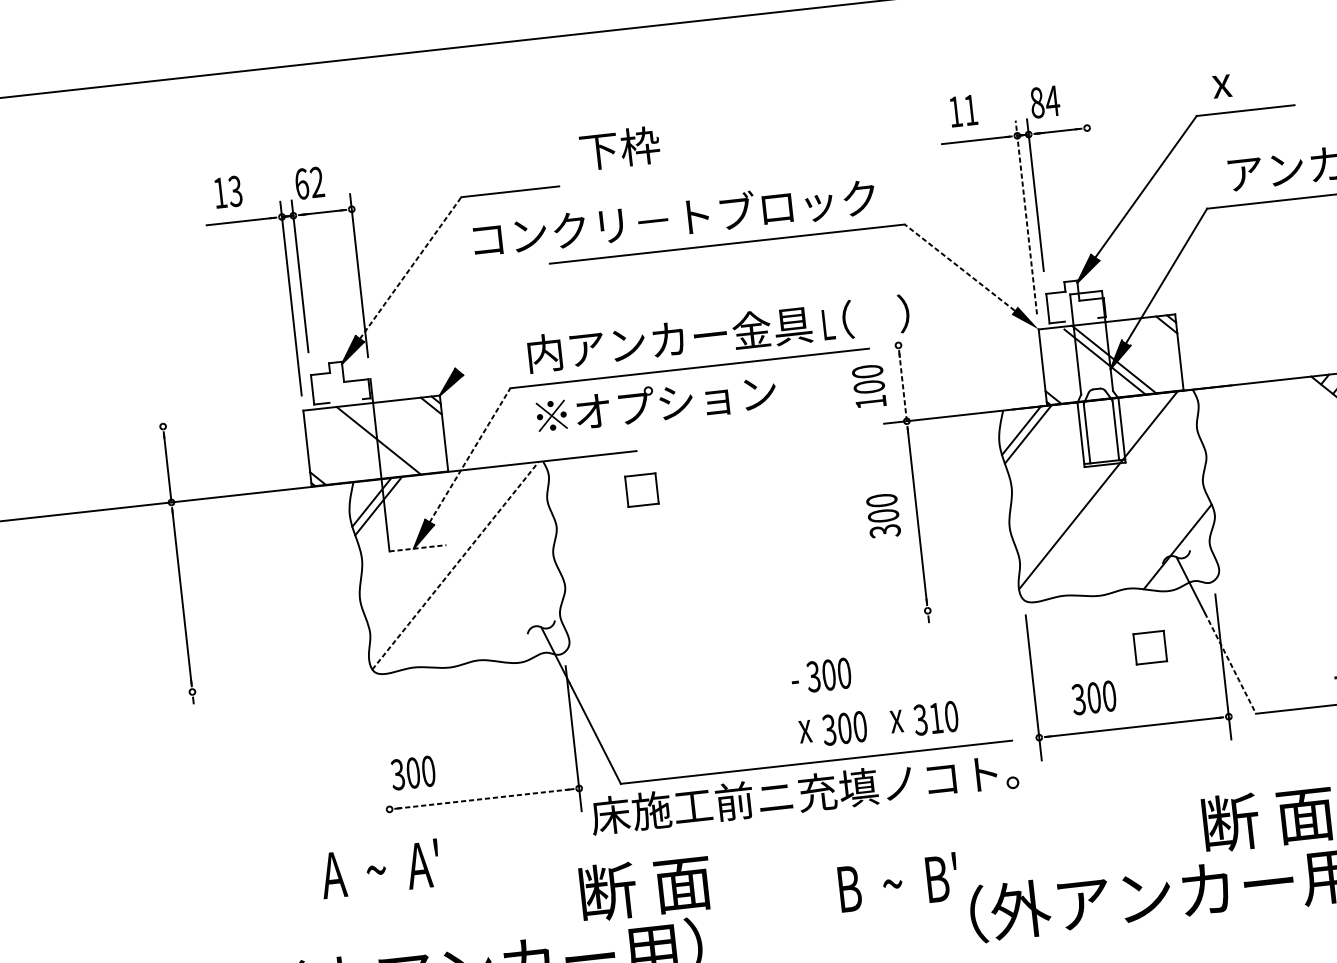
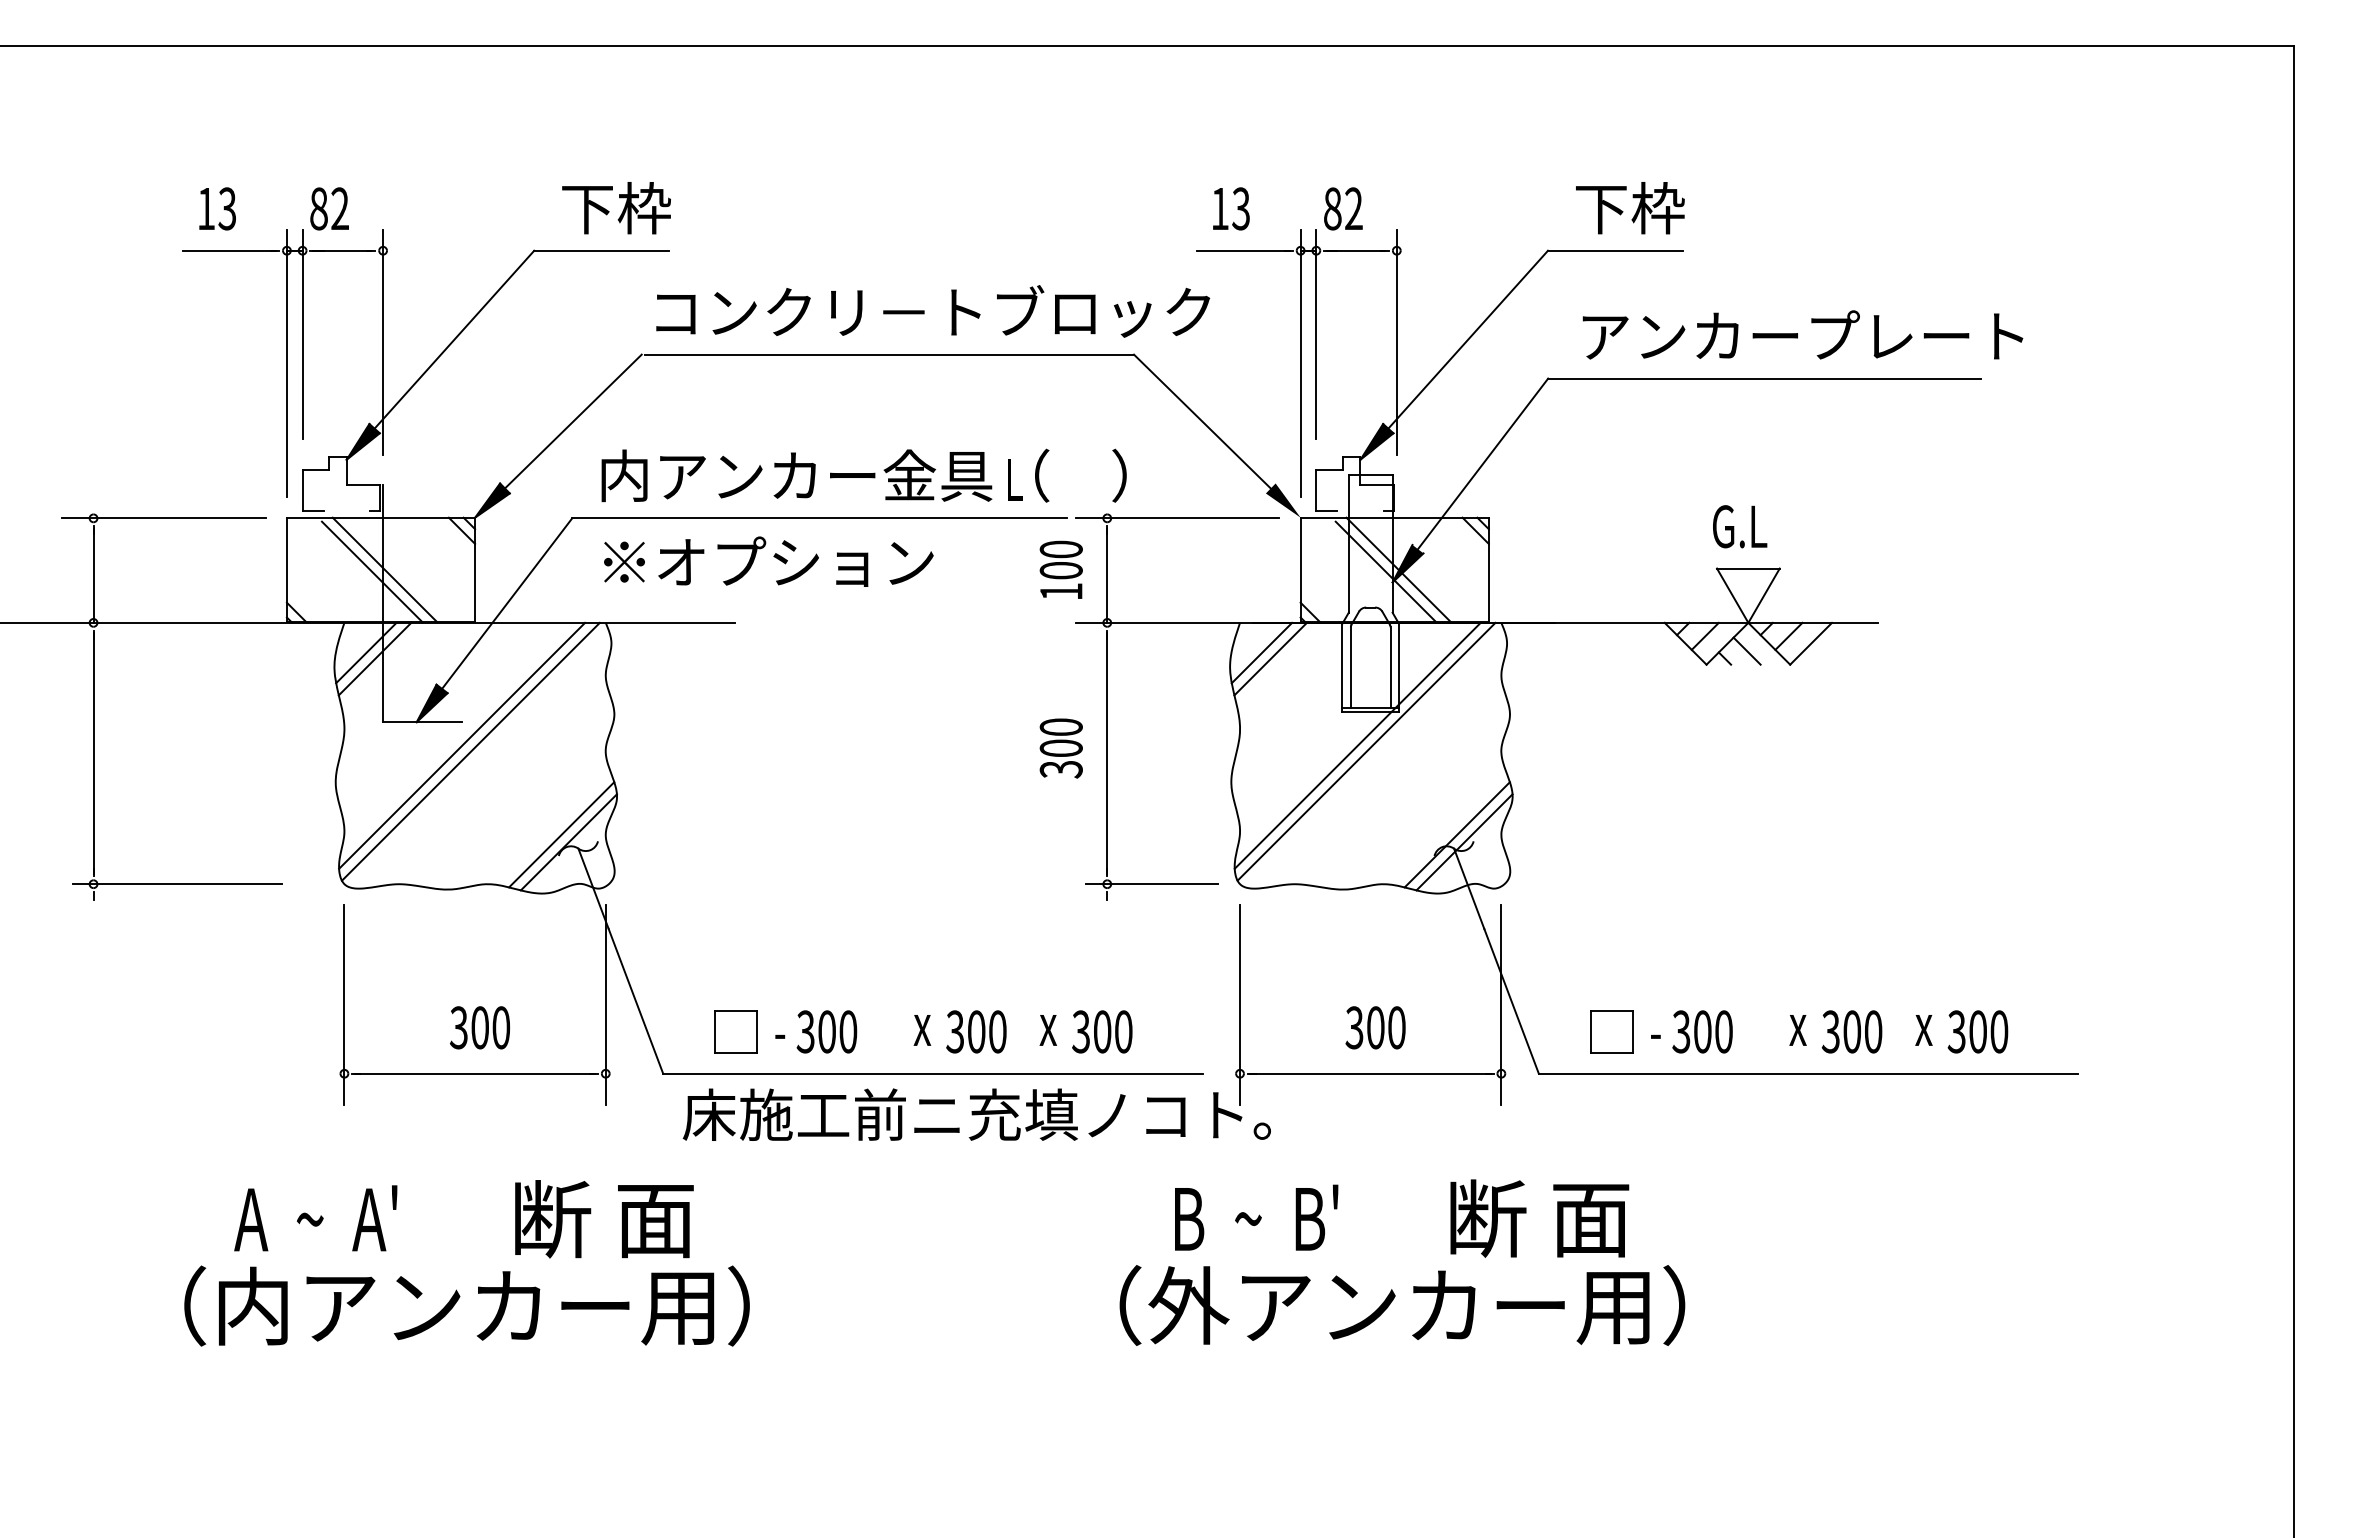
text: (1251, 78) -> (1628, 208), x -> 下枠
text: (1052, 100) -> (1353, 208), 84 -> 82
text: (970, 109) -> (1240, 208), 11 -> 13
text: (619, 148) -> (616, 208), moved
text: (301, 183) -> (318, 208), 62 -> 82
line: (1094, 193) -> (1396, 341), added
line: (1026, 216) -> (1300, 362), dashed -> solid
text: (674, 218) -> (933, 311), moved
line: (410, 267) -> (454, 339), dashed -> solid
line: (959, 267) -> (1202, 421), dashed -> solid
line: (502, 317) -> (572, 421), added
line: (949, 339) -> (1177, 518), added
line: (903, 386) -> (1107, 575), dashed -> solid
line: (213, 421) -> (163, 518), added
line: (369, 442) -> (371, 571), added
line: (470, 455) -> (507, 603), dashed -> solid
part: (641, 489) -> (735, 1031), moved
line: (1105, 493) -> (1366, 751), added
line: (418, 548) -> (422, 722), dashed -> solid
line: (1183, 551) -> (1464, 842), added
line: (448, 561) -> (462, 745), added
line: (455, 565) -> (471, 751), dashed -> solid
line: (959, 607) -> (1151, 884), added
line: (527, 618) -> (561, 834), added
line: (533, 623) -> (568, 842), added
part: (1150, 647) -> (1611, 1031), moved
line: (1230, 663) -> (1511, 1001), dashed -> solid
text: (821, 675) -> (816, 1031), moved
line: (252, 685) -> (176, 884), added
text: (1093, 697) -> (1375, 1027), moved
text: (936, 718) -> (1102, 1031), 310 -> 300
line: (384, 759) -> (344, 1005), added
text: (412, 772) -> (479, 1027), moved
text: (804, 793) -> (976, 1114), moved
line: (484, 798) -> (475, 1073), dashed -> solid
text: (380, 868) -> (315, 1218), moved
text: (898, 882) -> (1256, 1217), moved
text: (645, 888) -> (604, 1219), moved

